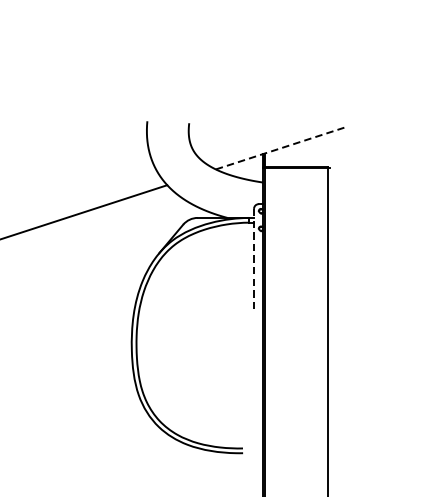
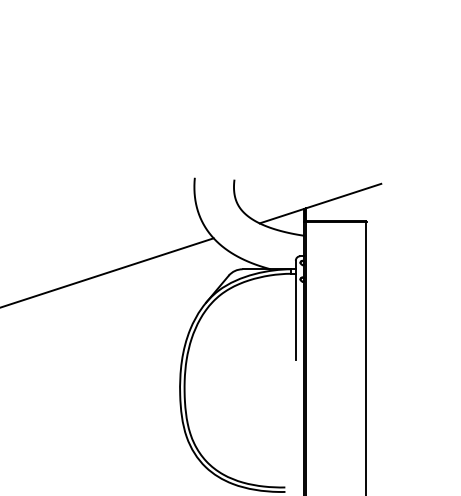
line: (280, 148) -> (320, 203), dashed -> solid
line: (253, 261) -> (295, 310), dashed -> solid

